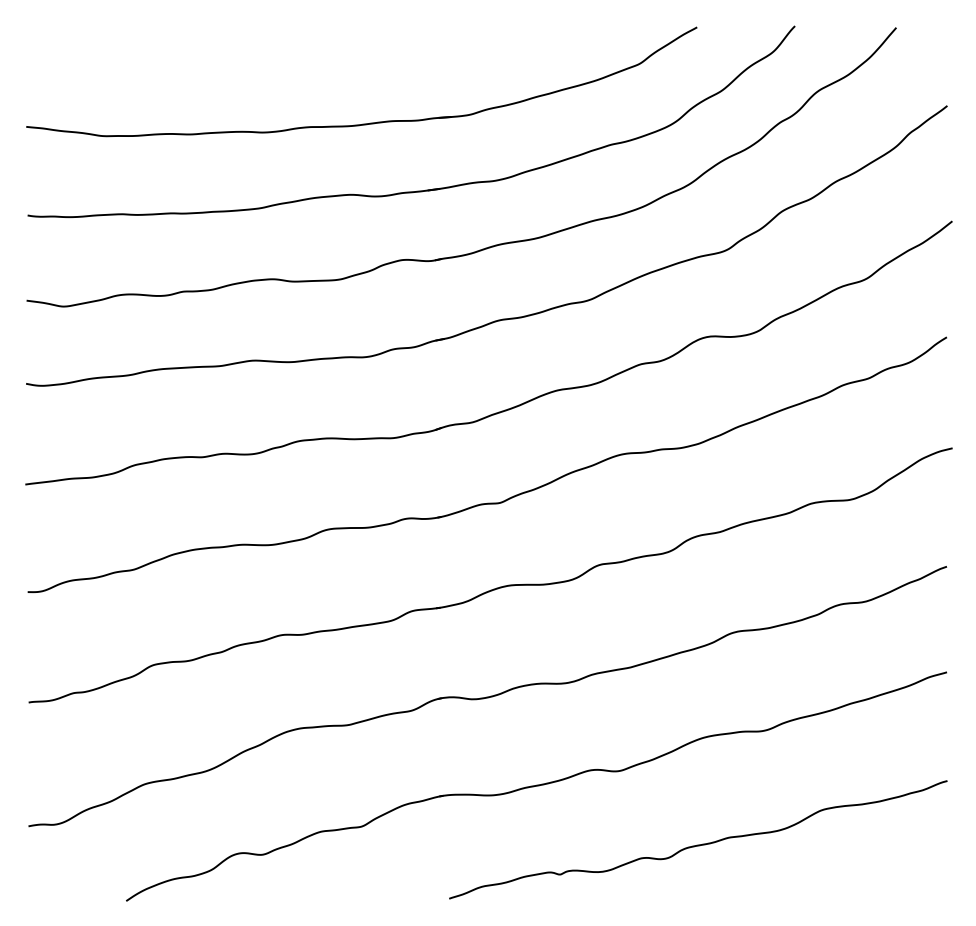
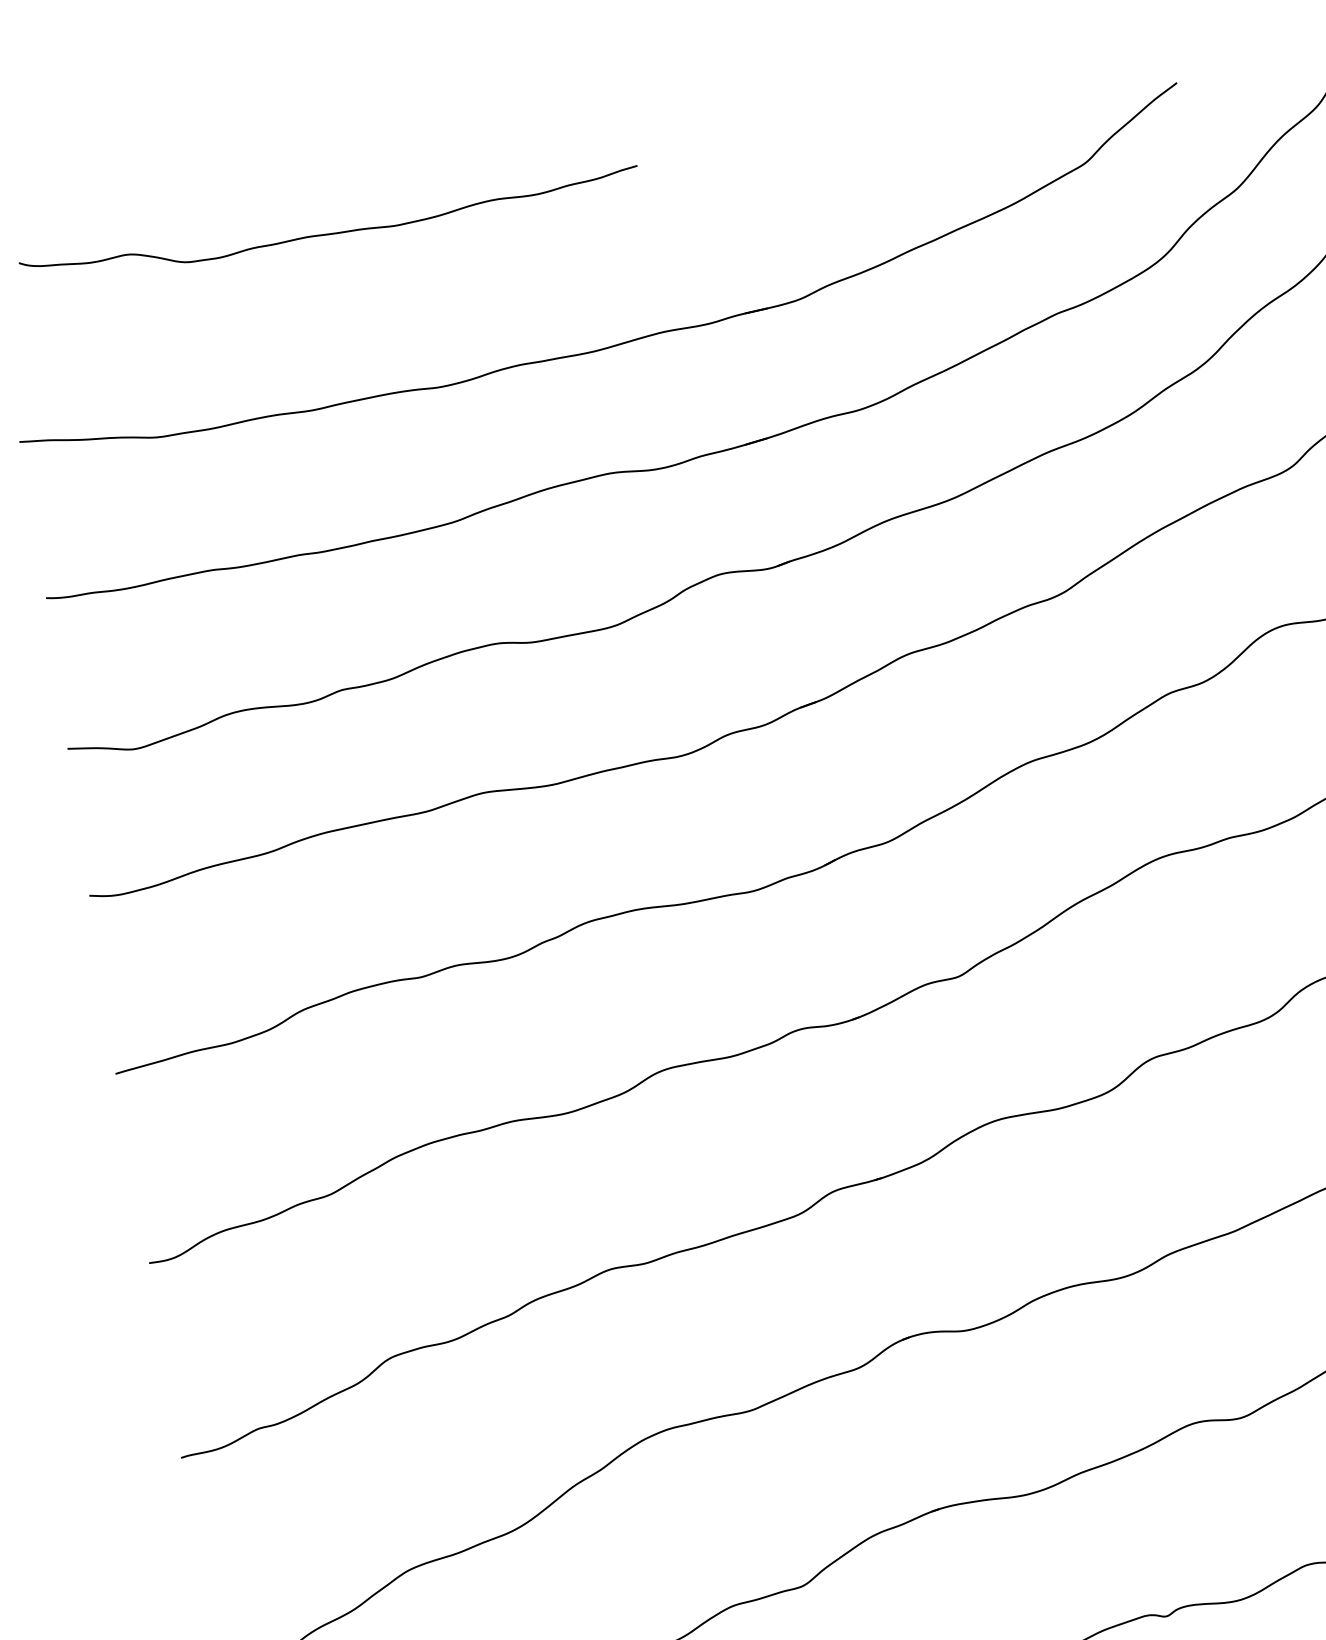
curve: (216, 37) -> (330, 232), added

